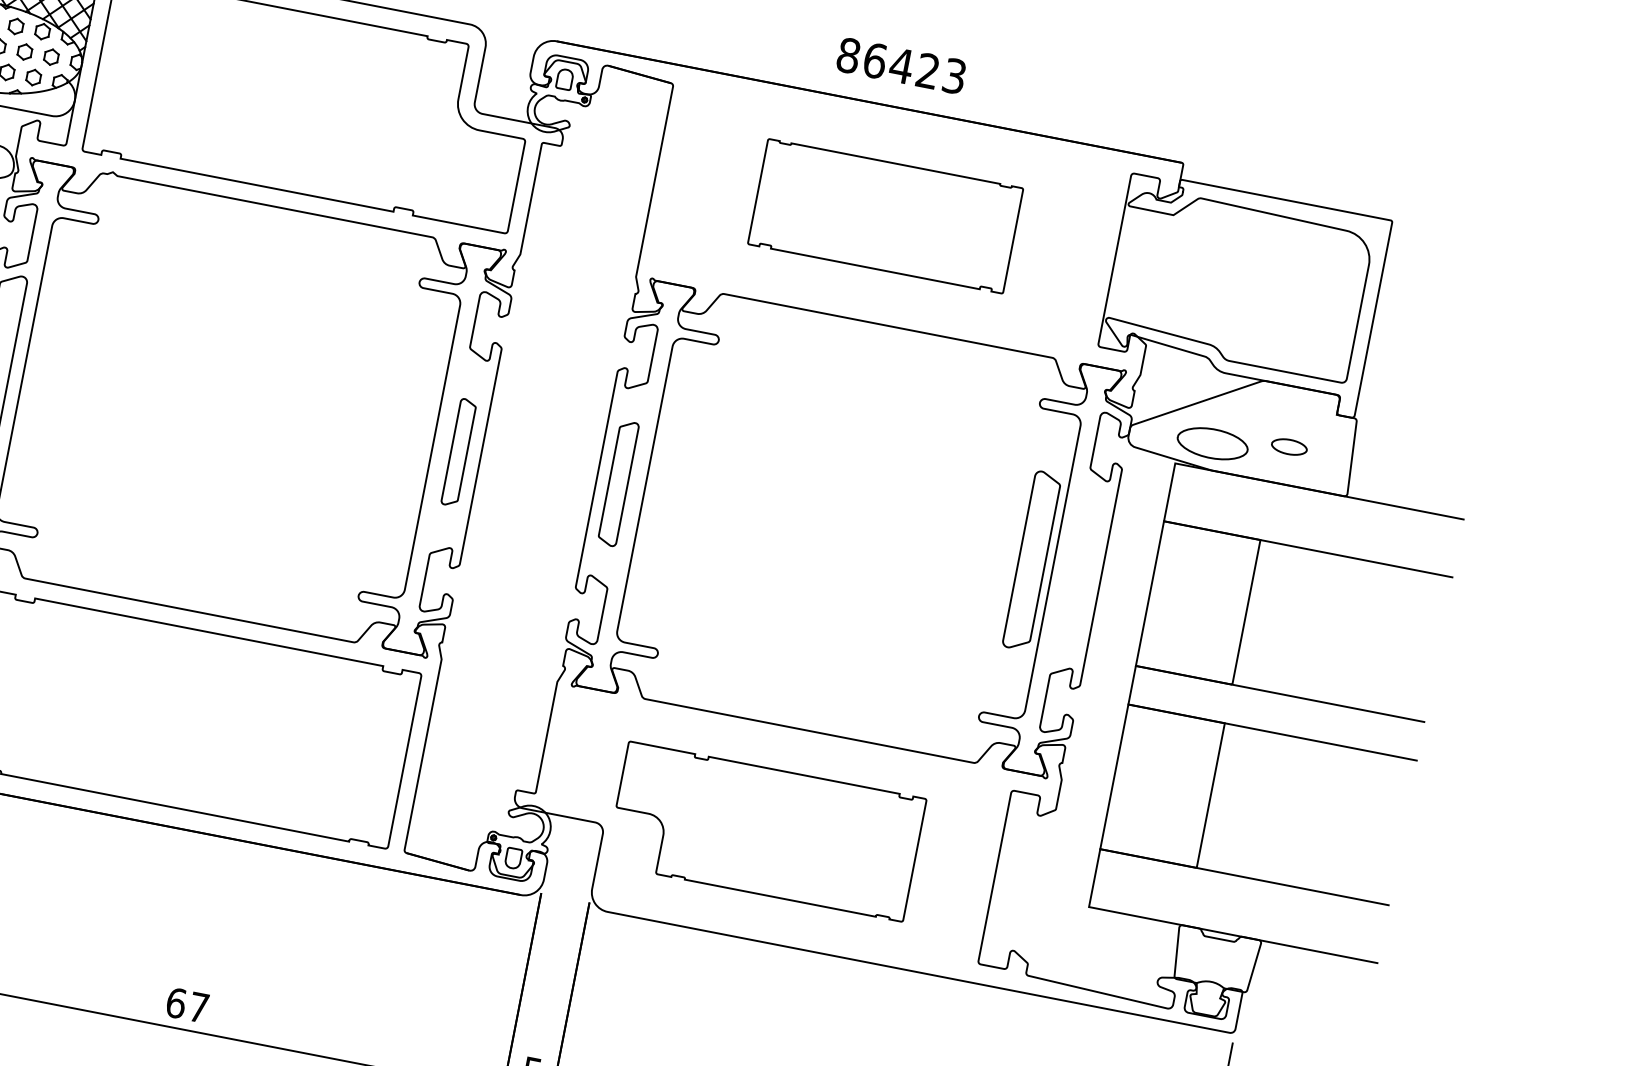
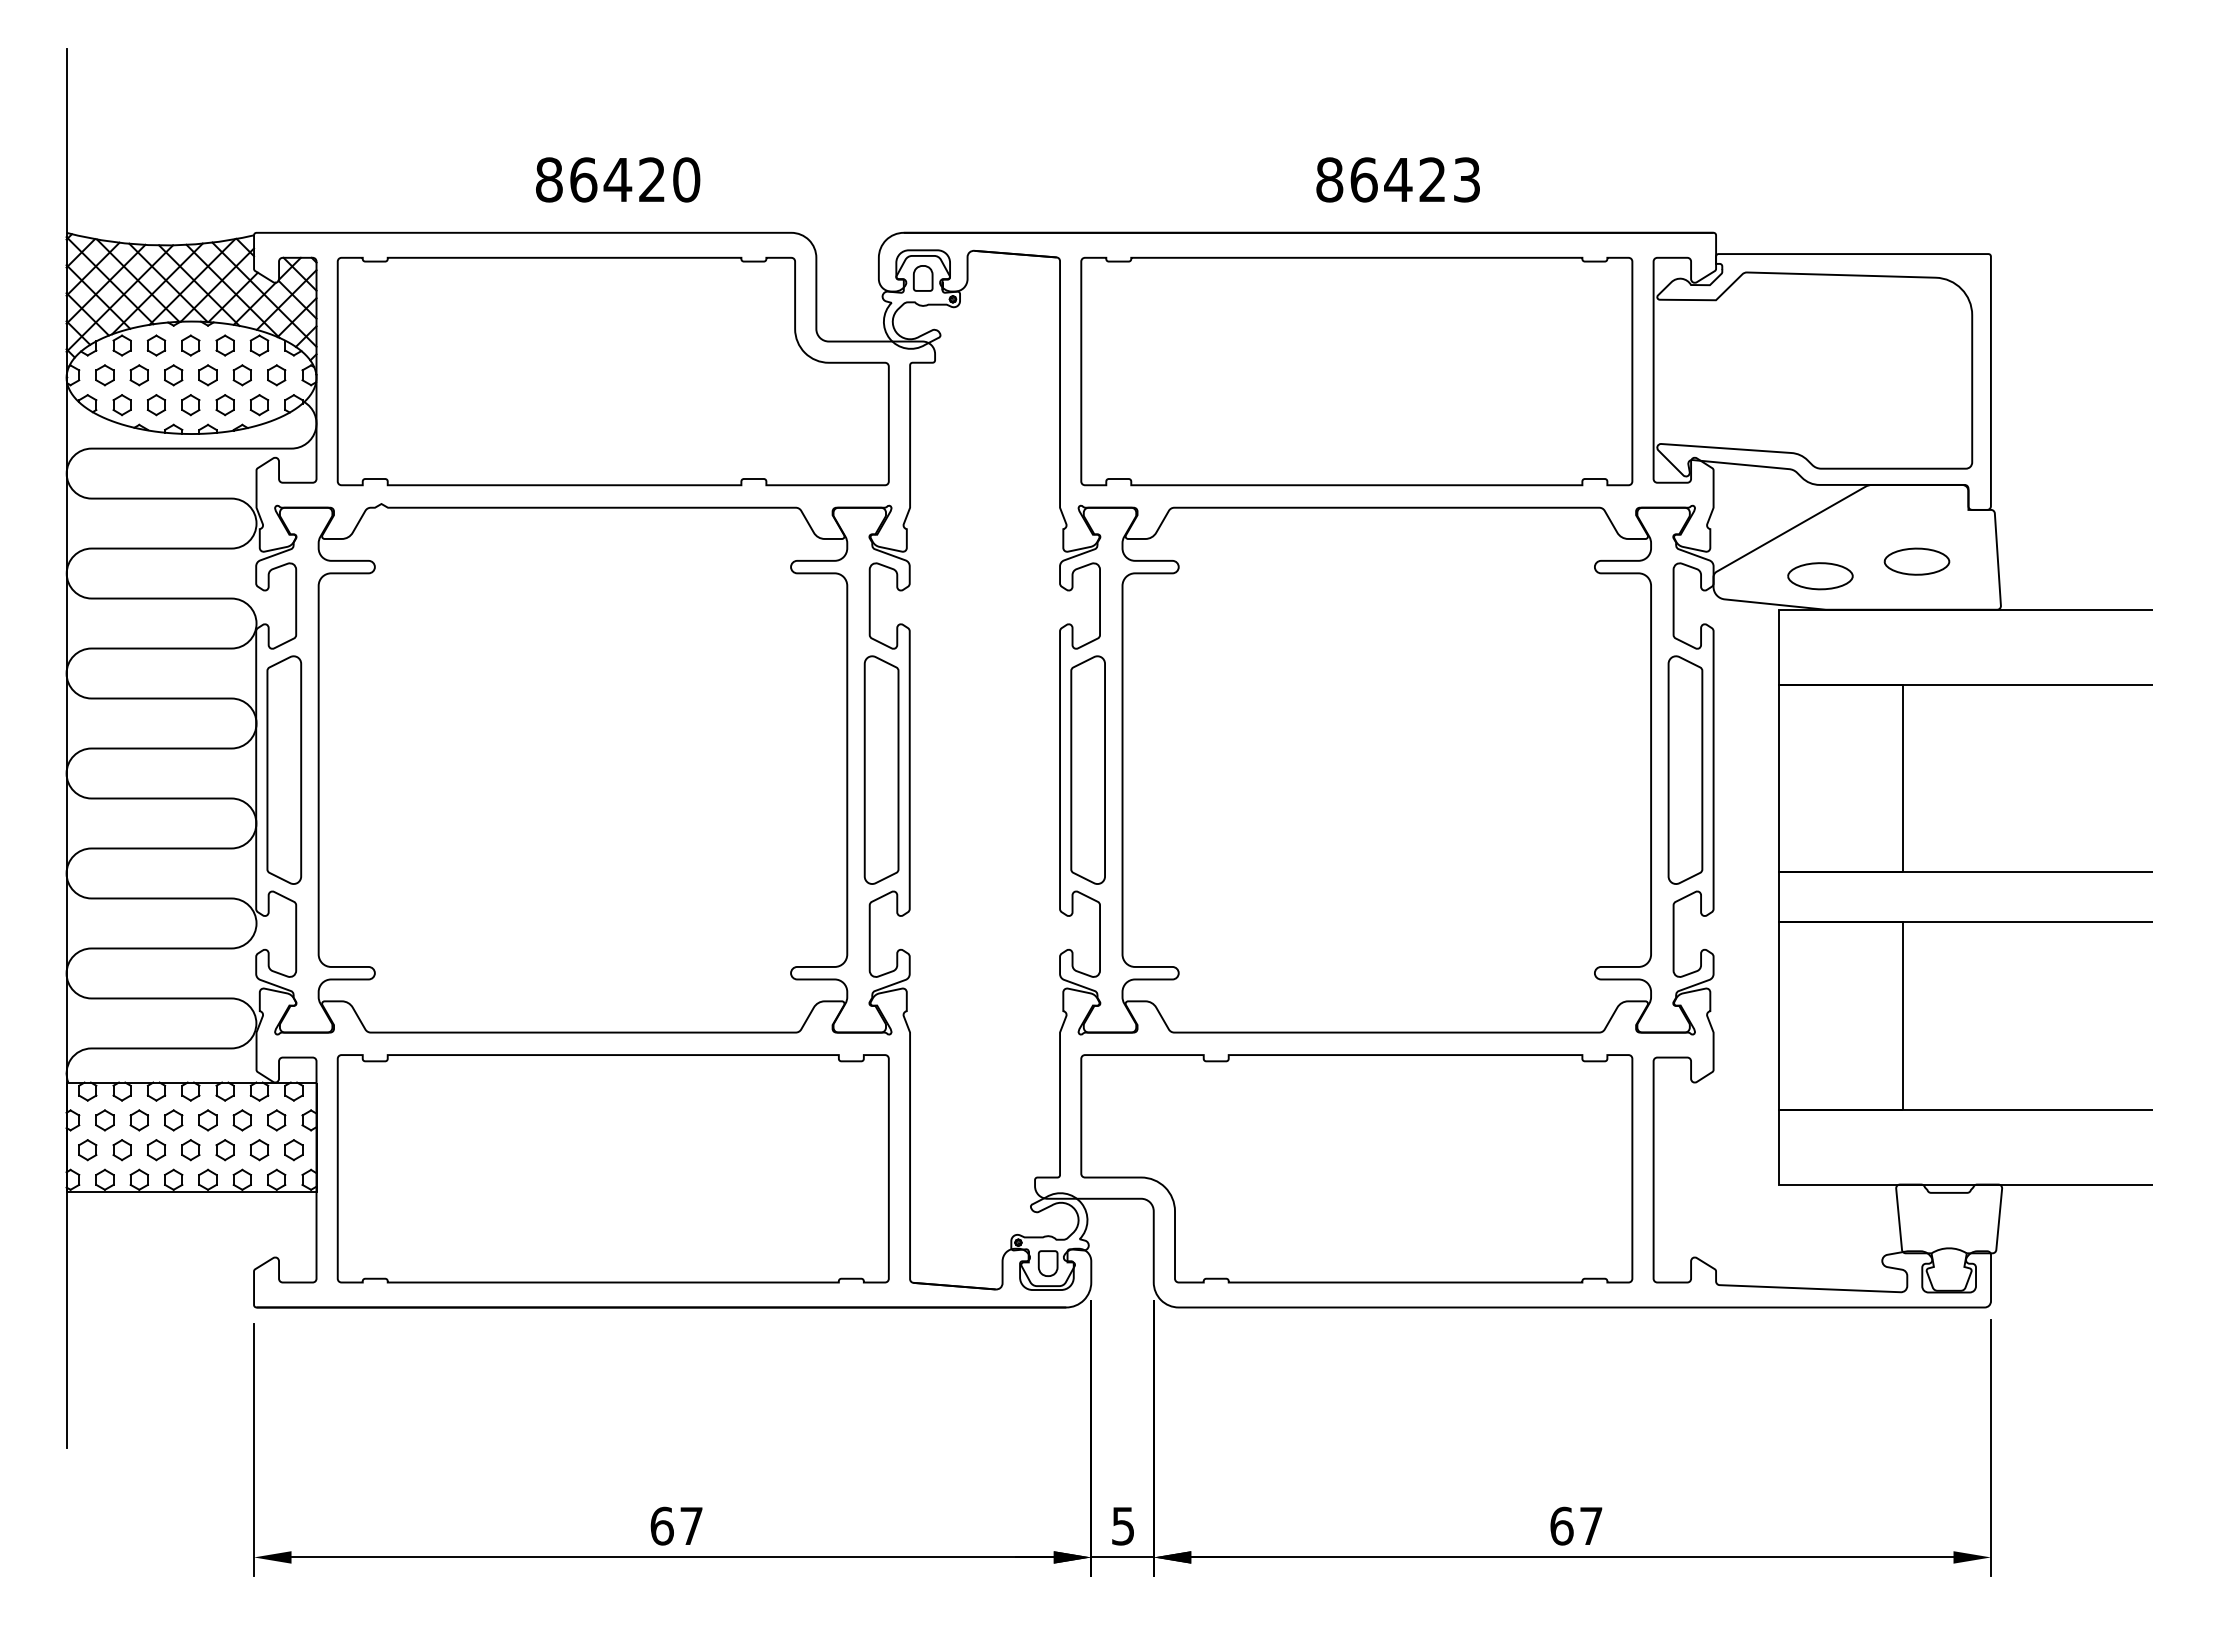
text: (901, 65) -> (1397, 179), moved
part: (885, 216) -> (1356, 371), size x1.67
part: (1212, 444) -> (1820, 576), size x0.71
part: (1289, 446) -> (1916, 561), size x1.43
part: (459, 452) -> (881, 769), size x1.67
part: (618, 483) -> (1087, 769), size x1.43
part: (1032, 560) -> (1685, 769), moved
part: (765, 831) -> (1356, 1168), size x1.43

